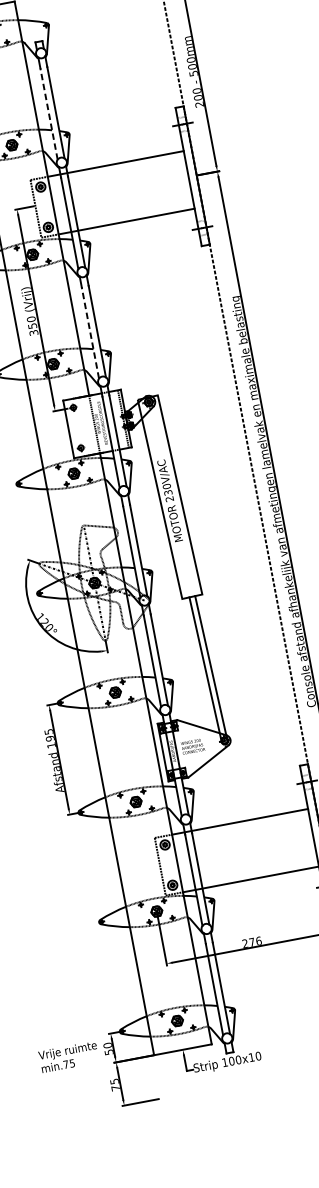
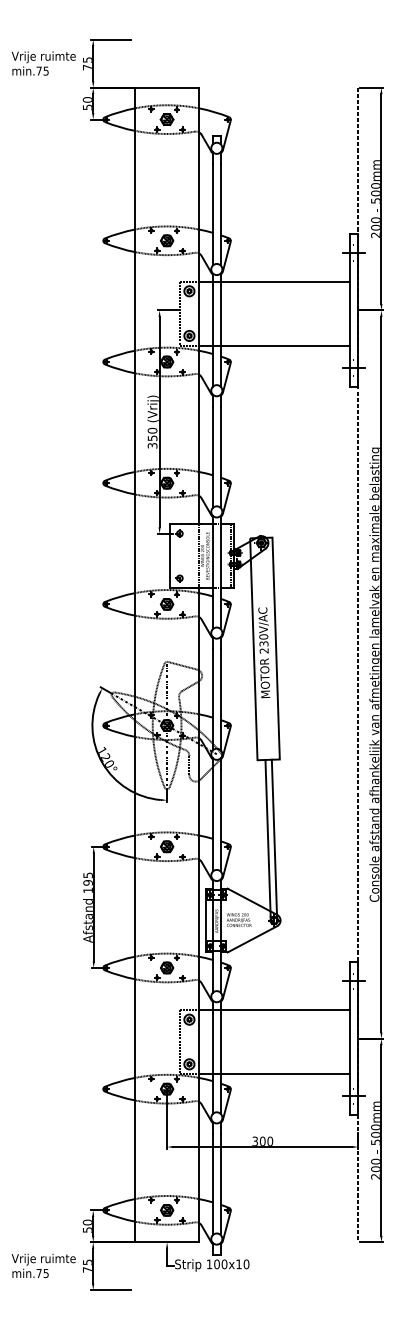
line: (49, 113) -> (213, 214), dashed -> solid
line: (90, 333) -> (213, 457), dashed -> solid
text: (251, 941) -> (262, 1140), 276 -> 300
text: (68, 1056) -> (43, 1265), moved

